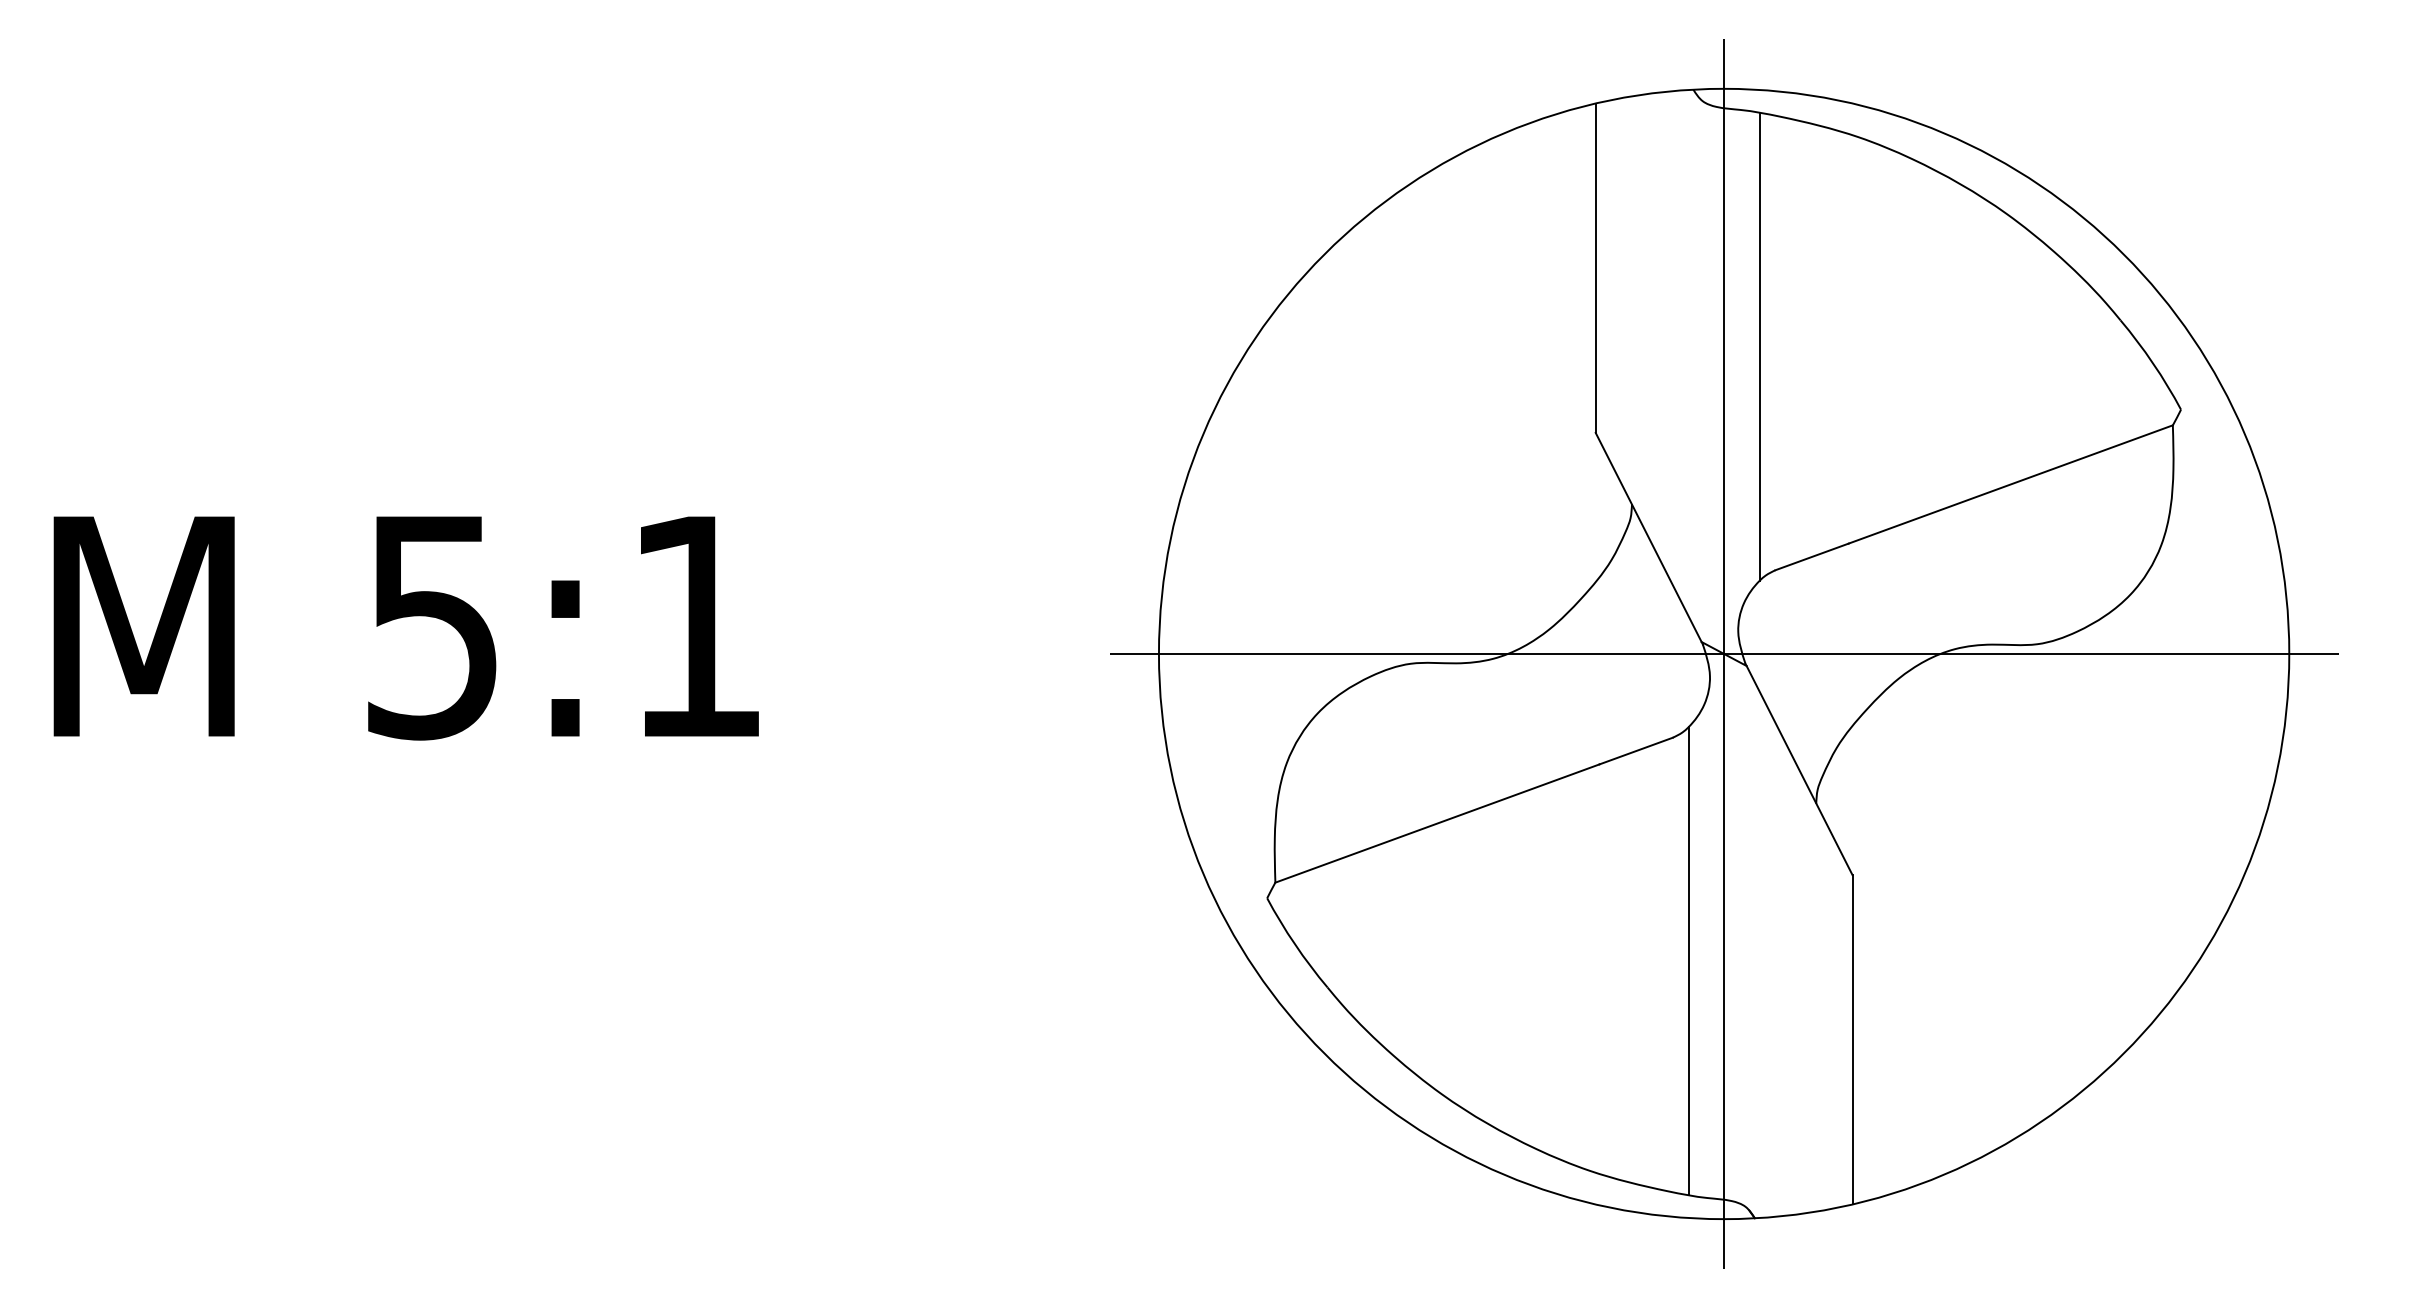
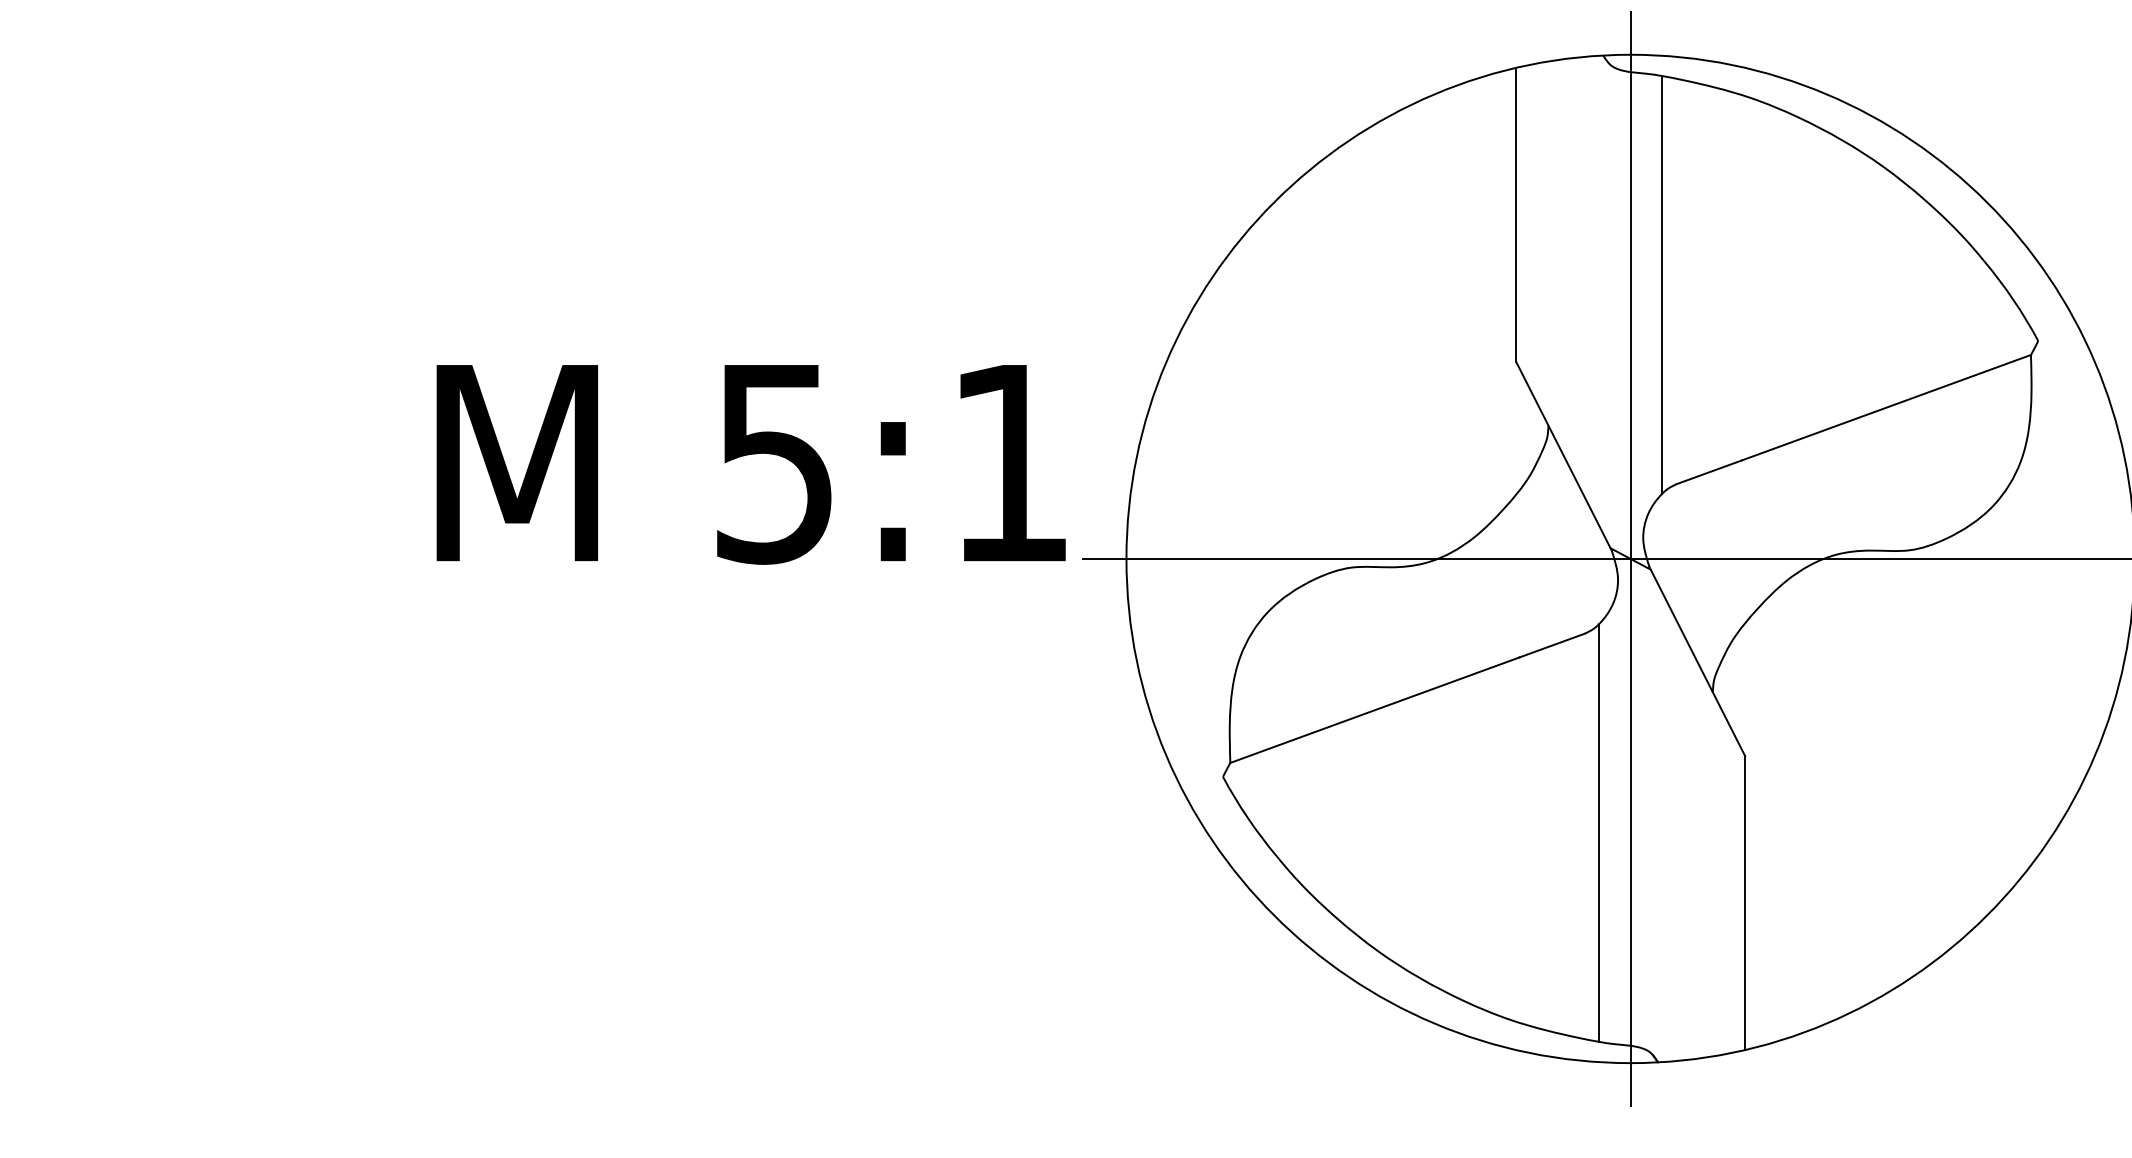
text: (405, 628) -> (750, 464), moved

